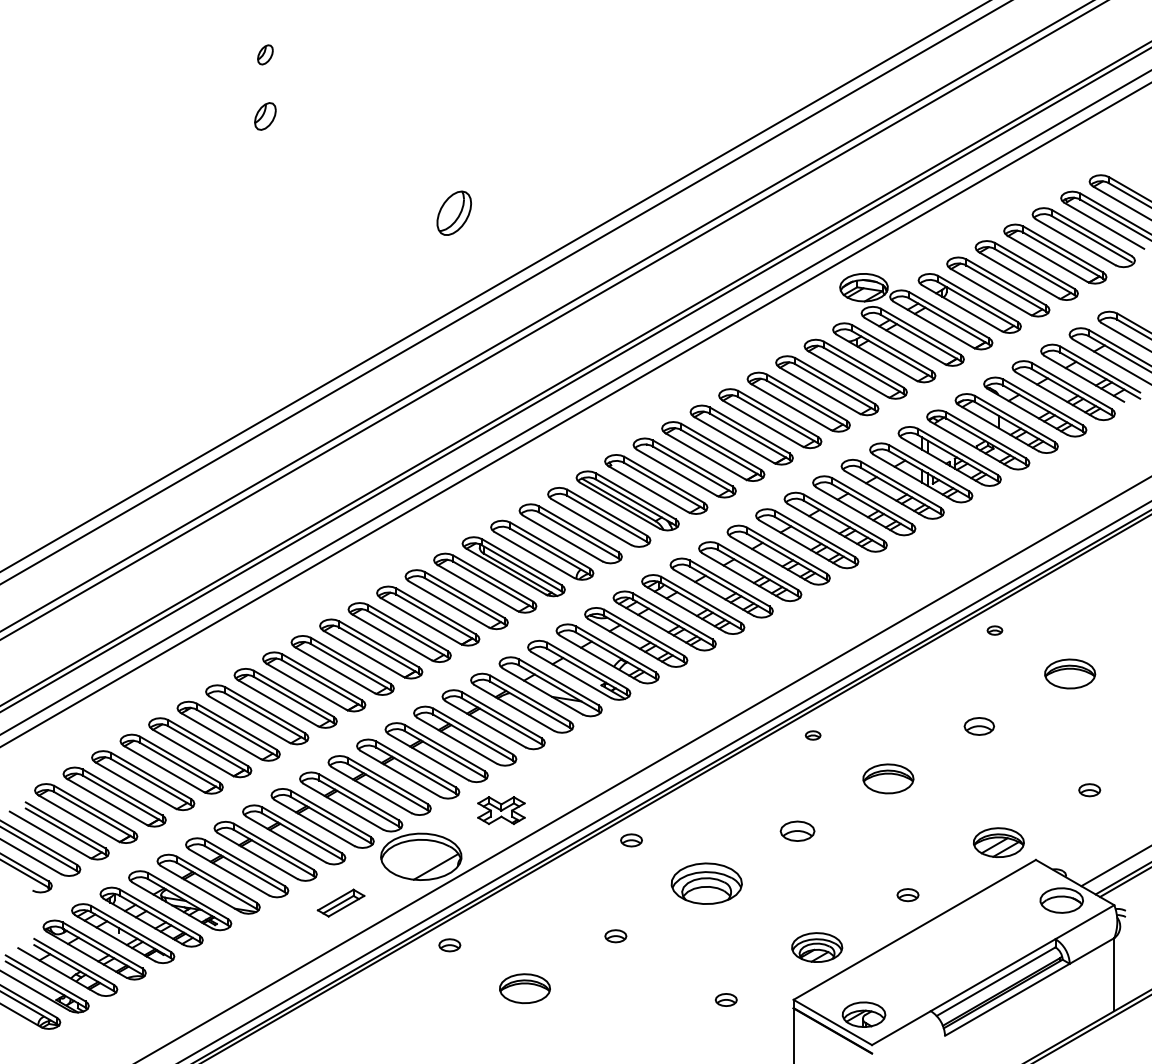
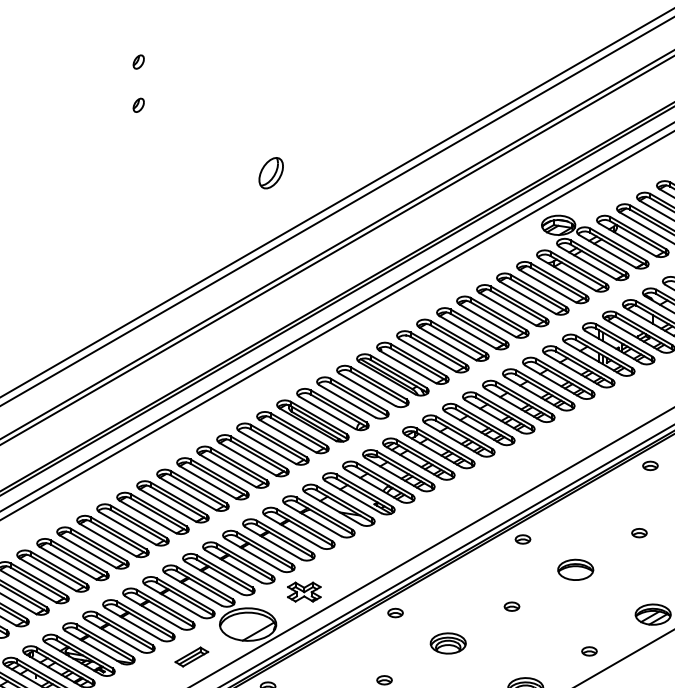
part: (265, 116) -> (138, 105), size x0.71
part: (994, 630) -> (650, 465), size x1.43
part: (978, 726) -> (638, 533), size x0.71
part: (812, 735) -> (522, 539), size x1.43
part: (797, 831) -> (511, 606), size x0.62
part: (706, 883) -> (448, 643), size x0.71

